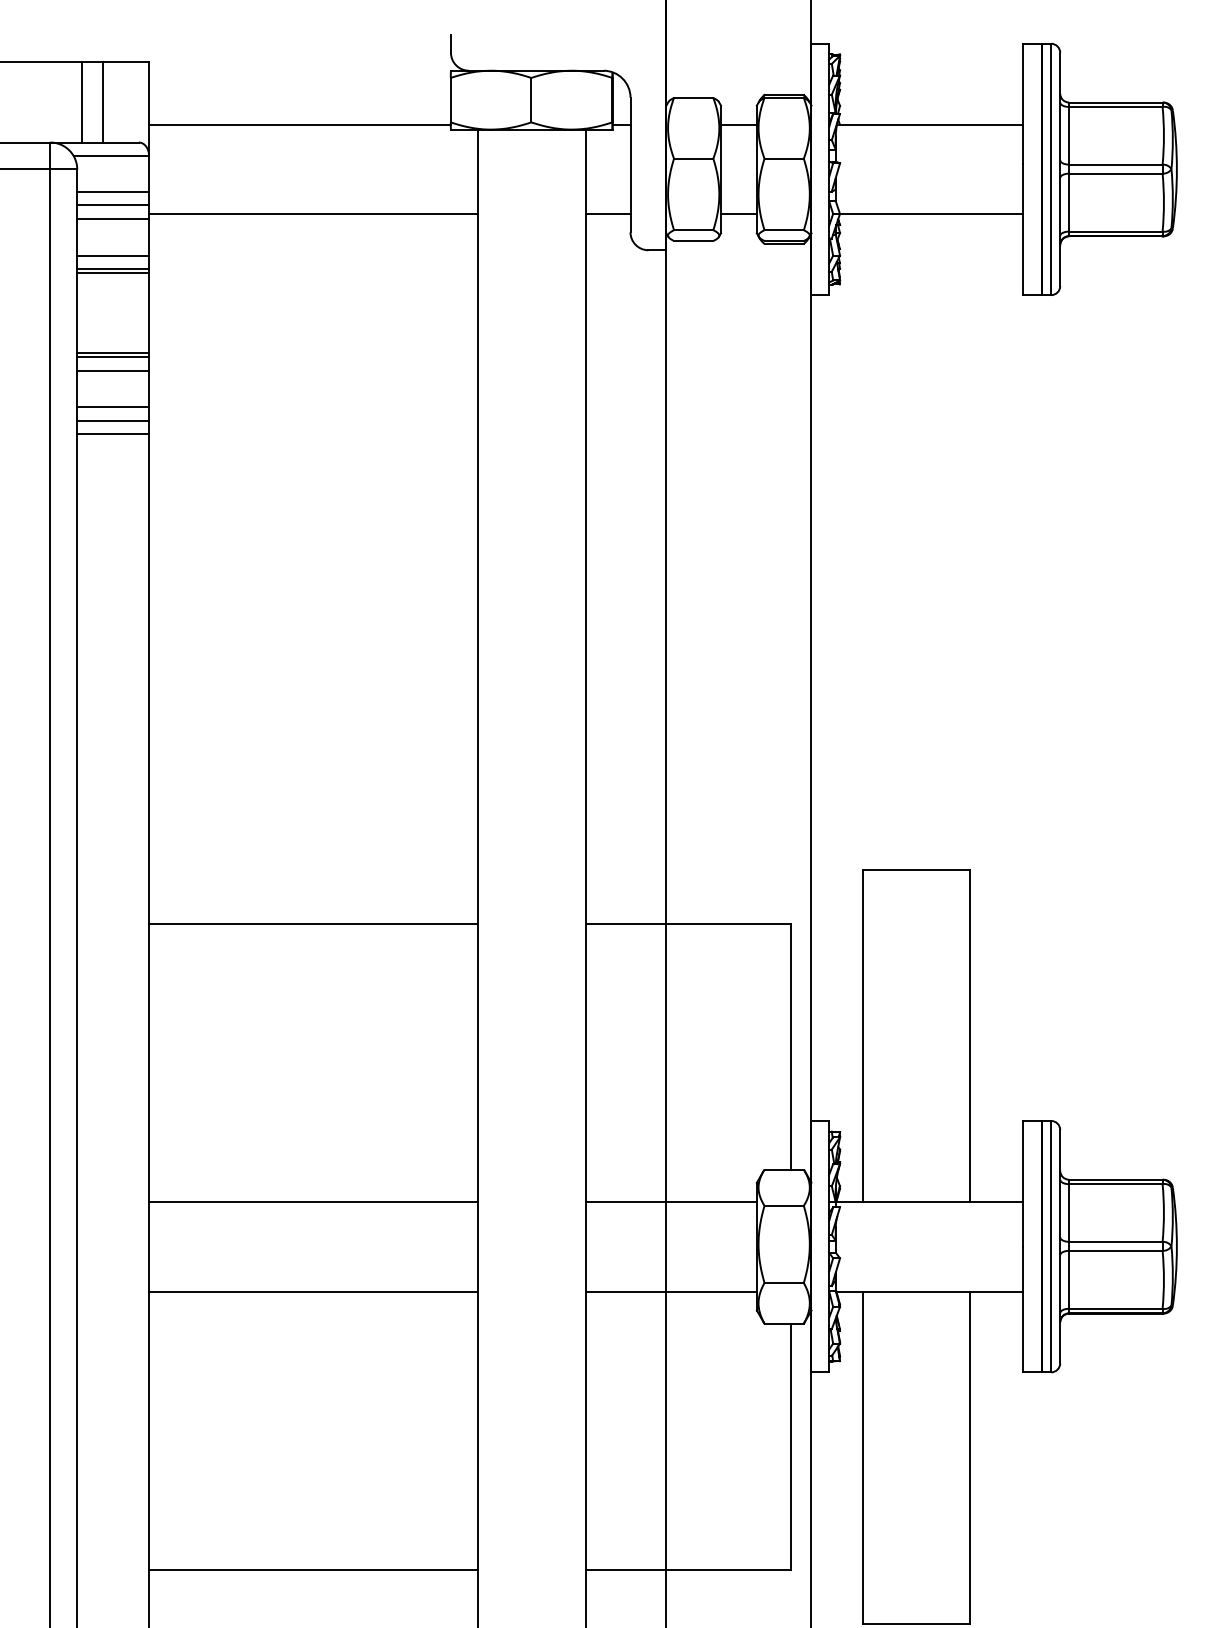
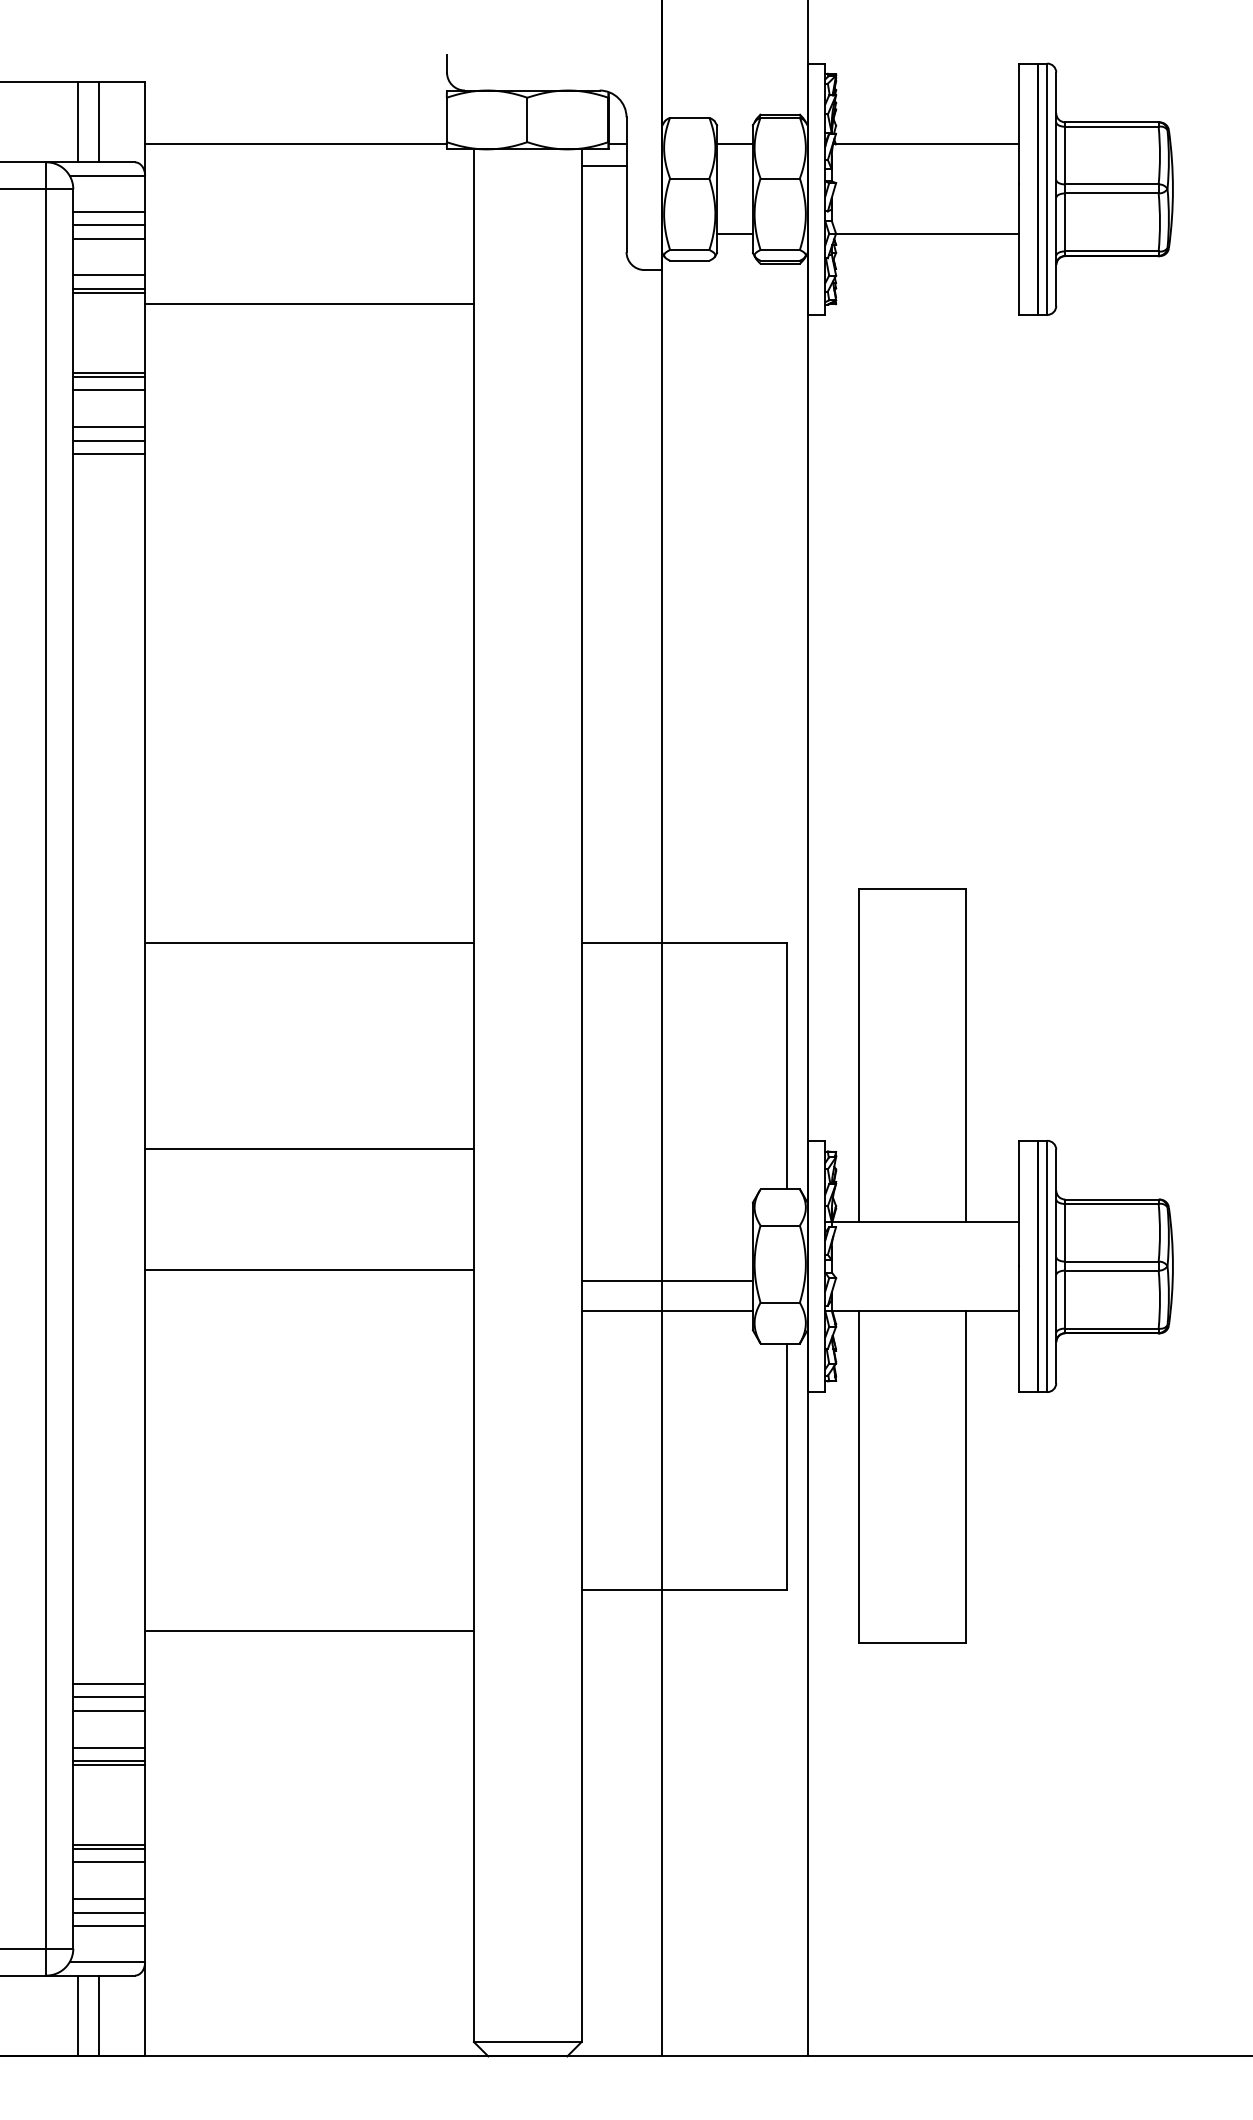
line: (313, 214) -> (309, 304), moved
line: (607, 214) -> (603, 166), moved
line: (313, 1201) -> (309, 1148), moved
line: (670, 1201) -> (666, 1280), moved
line: (313, 1291) -> (309, 1270), moved
line: (313, 1569) -> (309, 1630), moved

